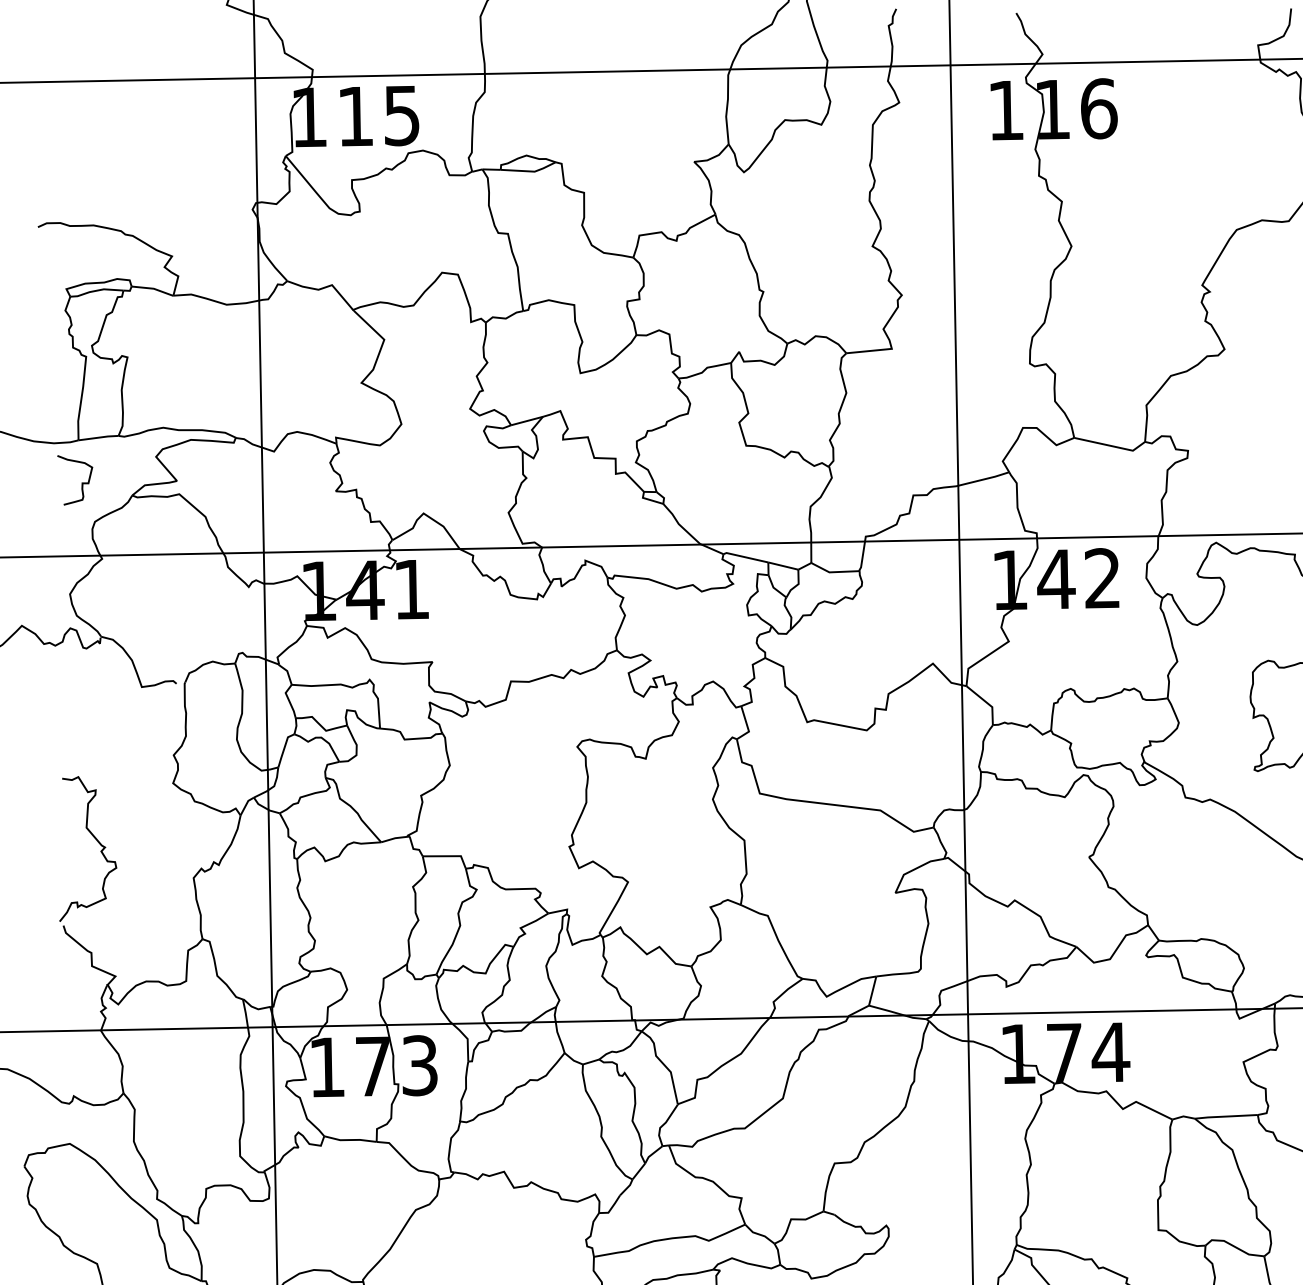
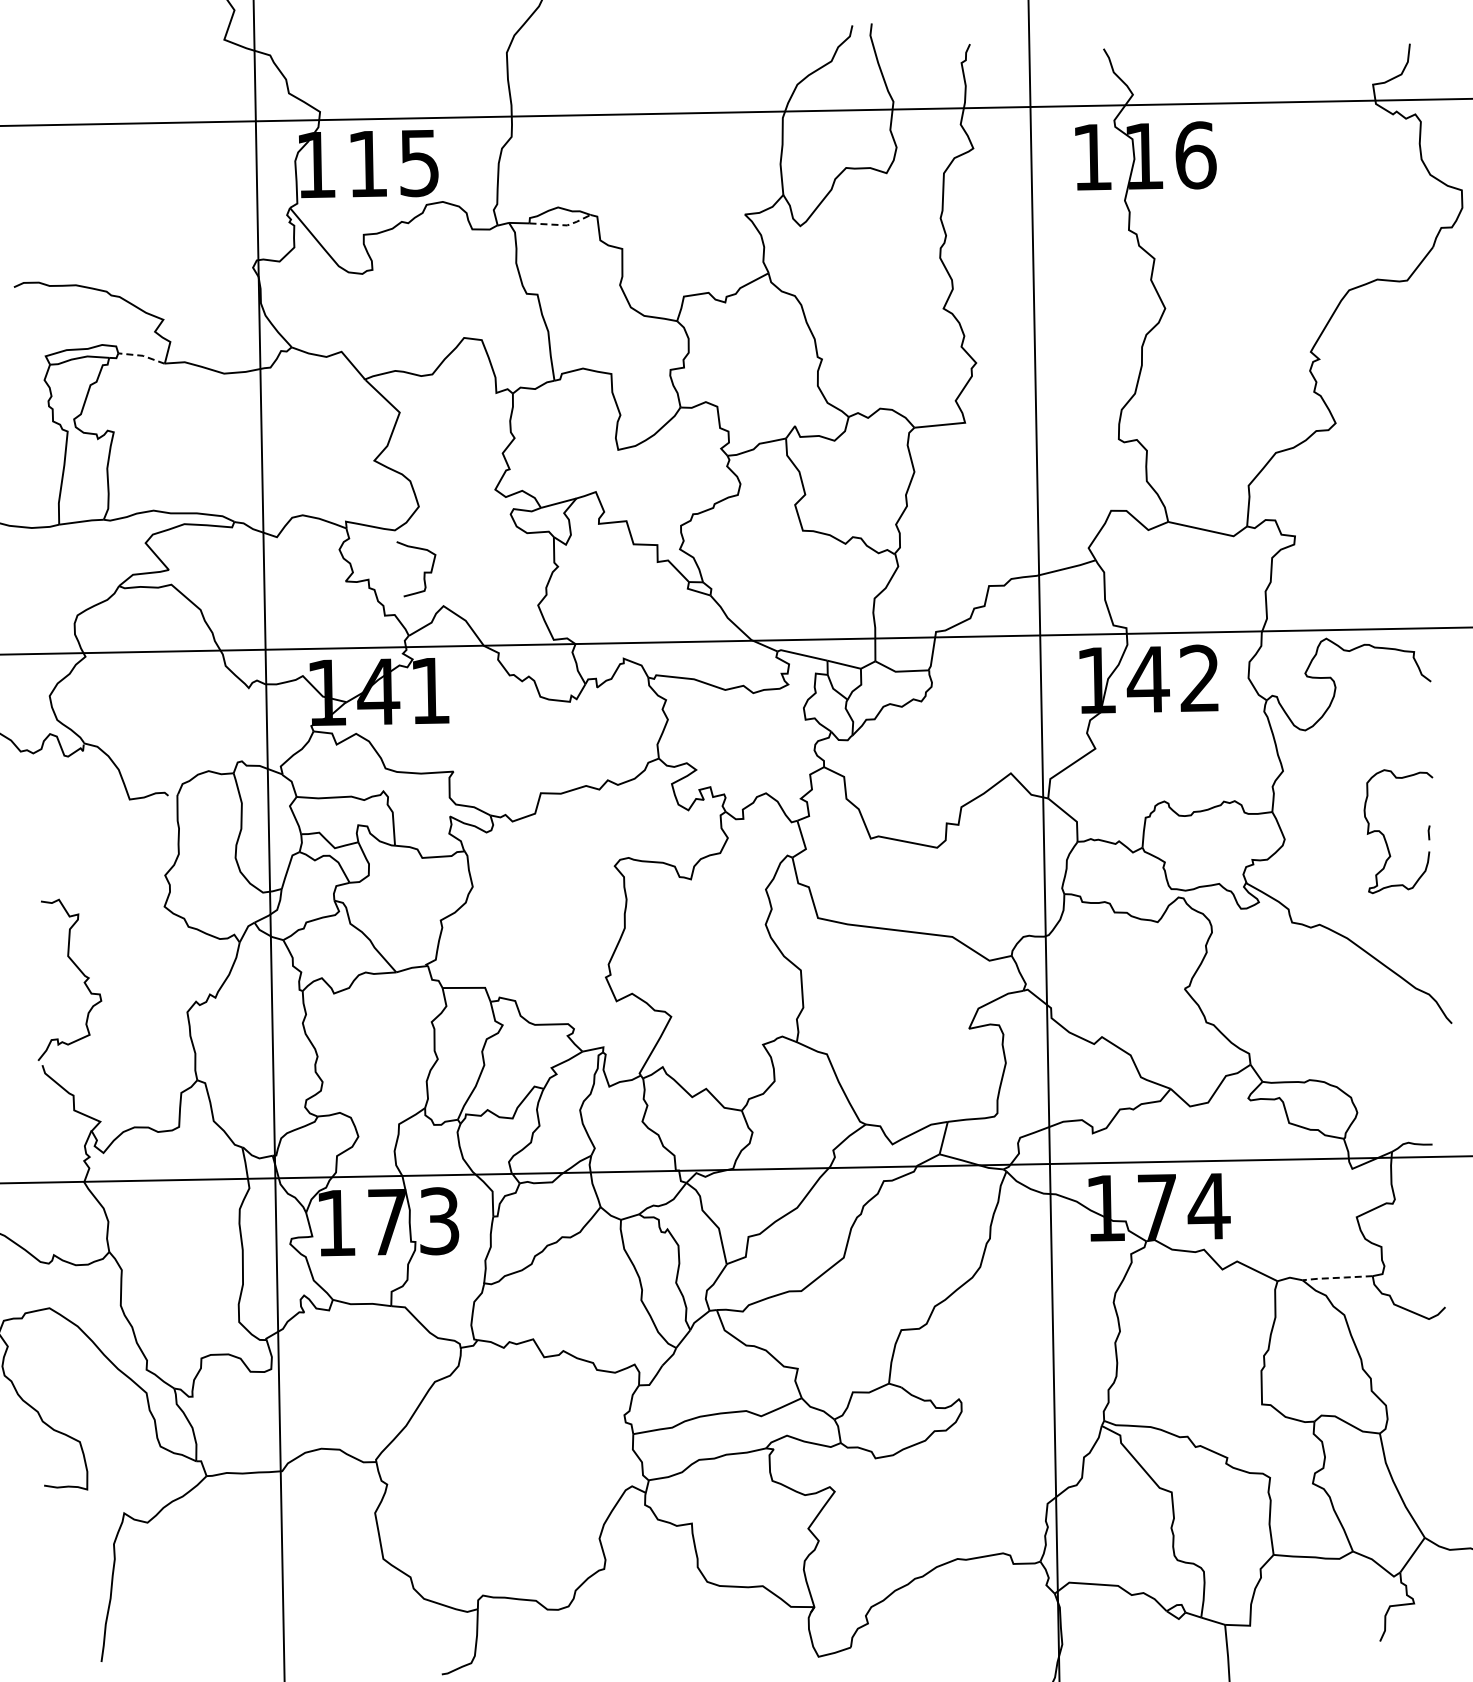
line: (531, 171) -> (563, 225), solid -> dashed
line: (154, 288) -> (143, 355), solid -> dashed
curve: (81, 483) -> (423, 572), moved
line: (1225, 1116) -> (1336, 1277), solid -> dashed

